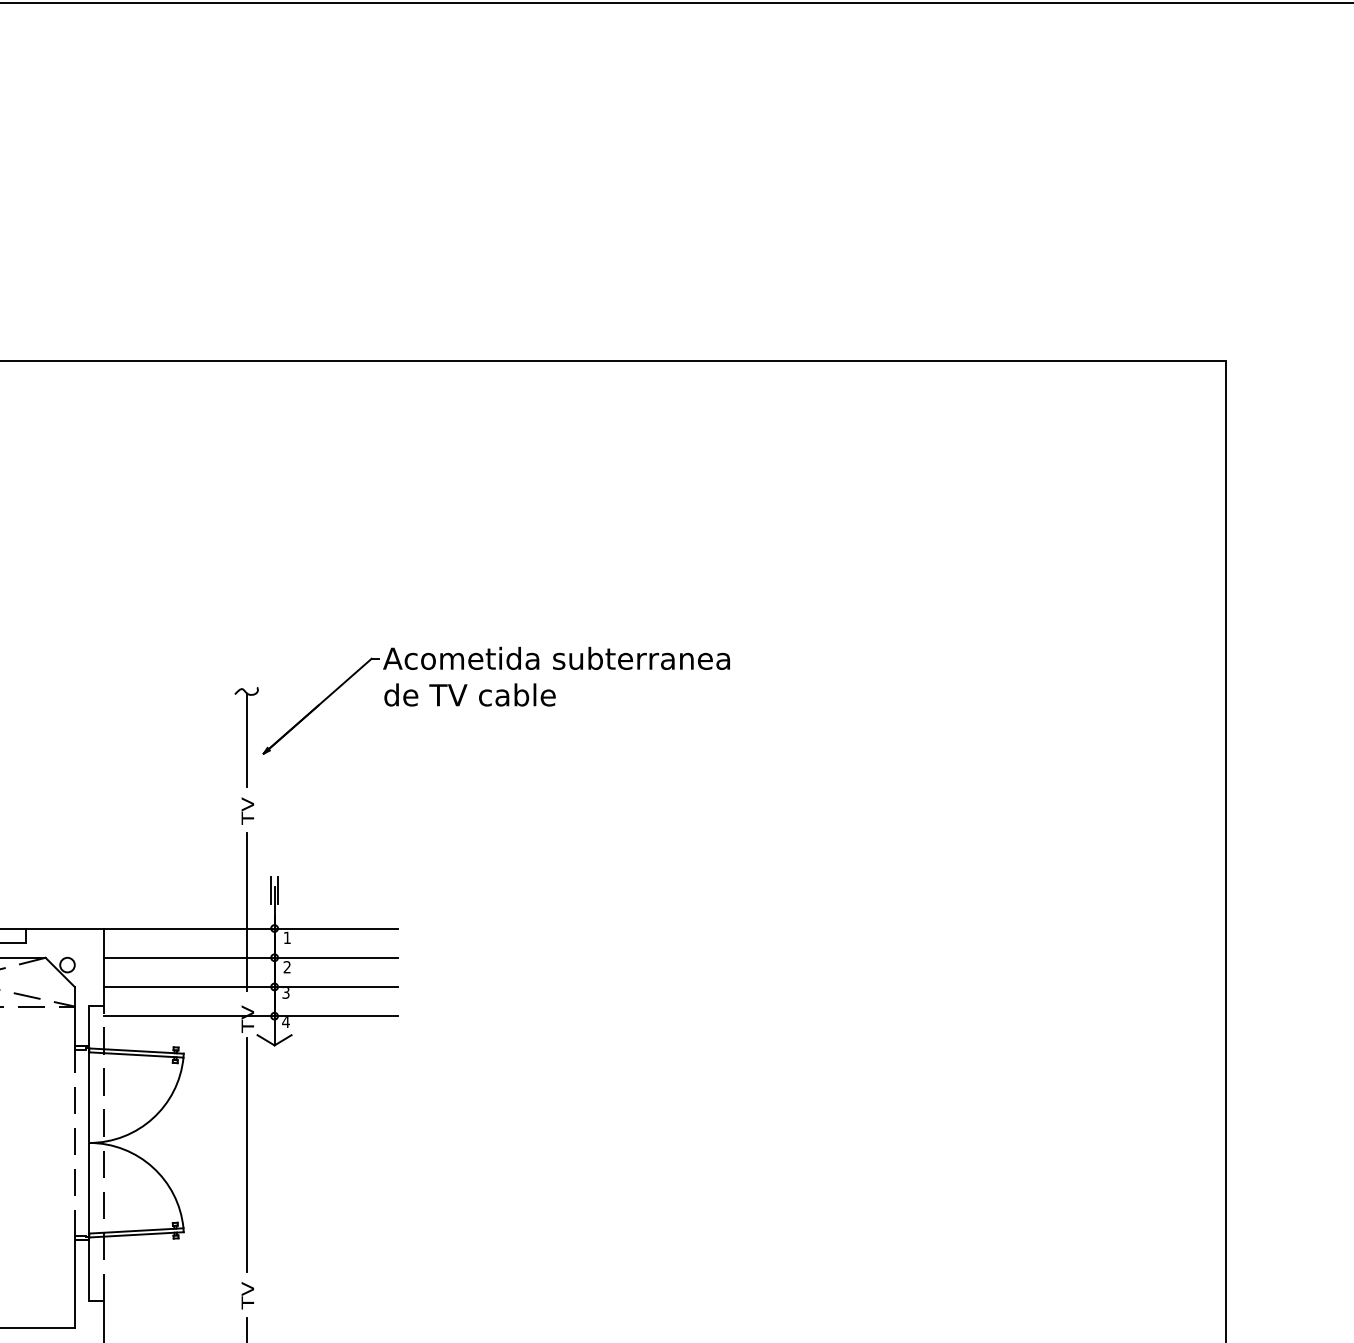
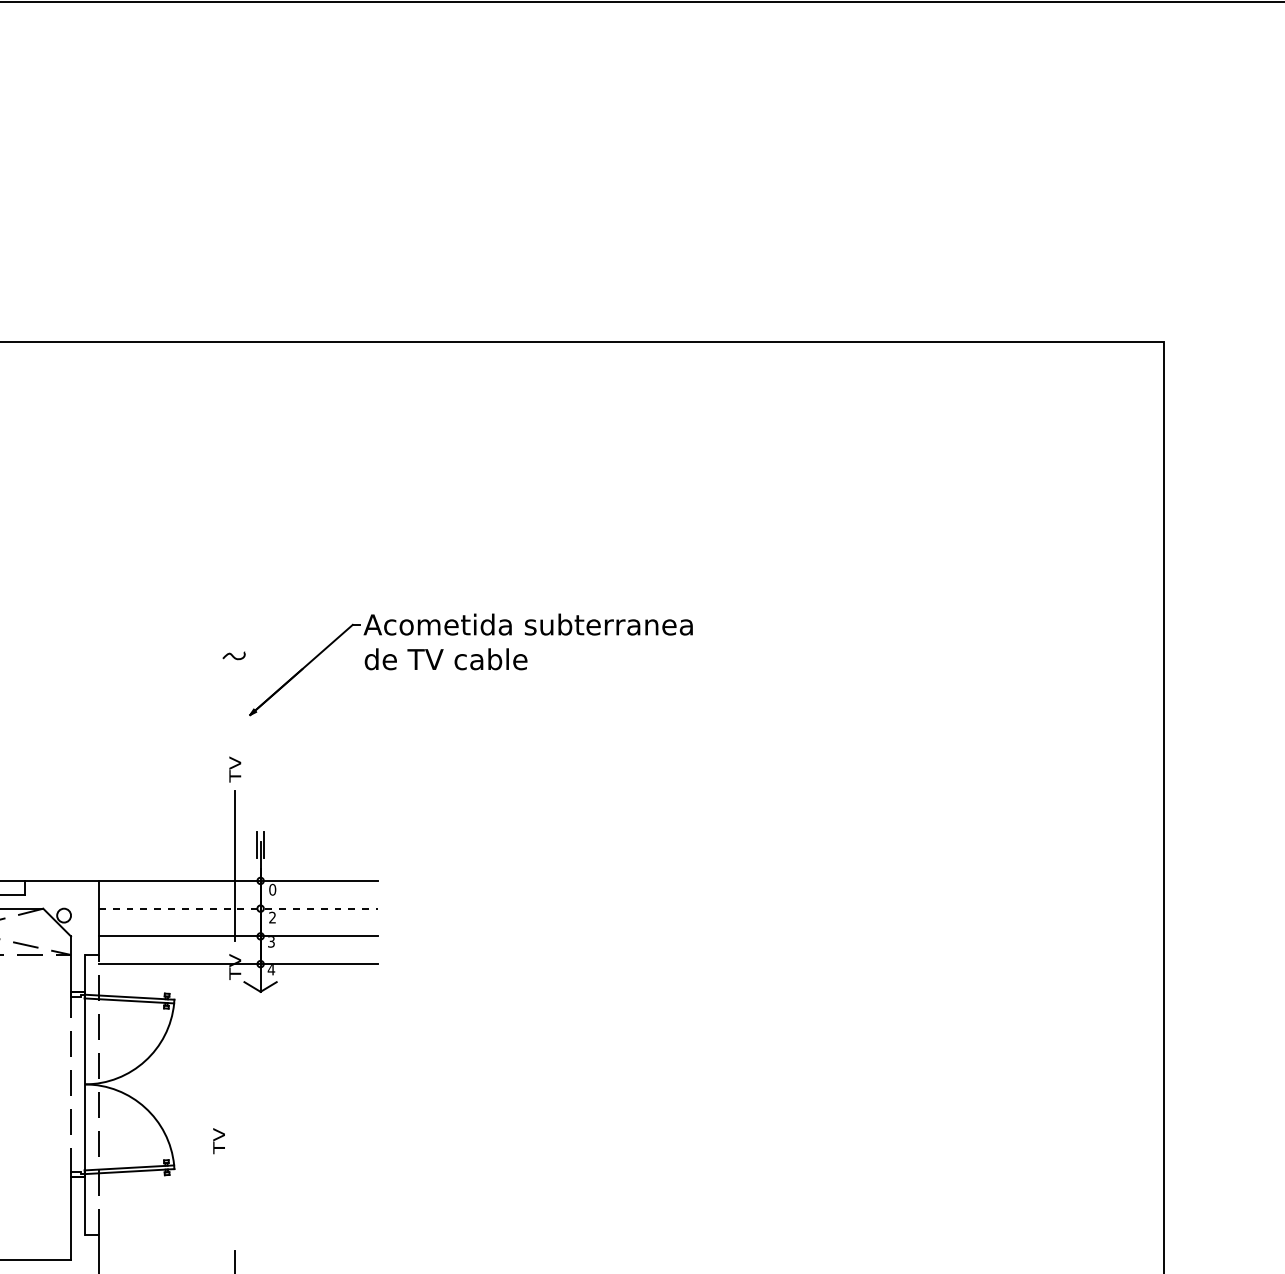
line: (247, 739) -> (234, 701), removed
text: (287, 937) -> (272, 889), 1 -> 0
line: (251, 957) -> (238, 908), solid -> dashed
line: (247, 1154) -> (234, 1095), removed
text: (247, 1295) -> (218, 1140), moved

